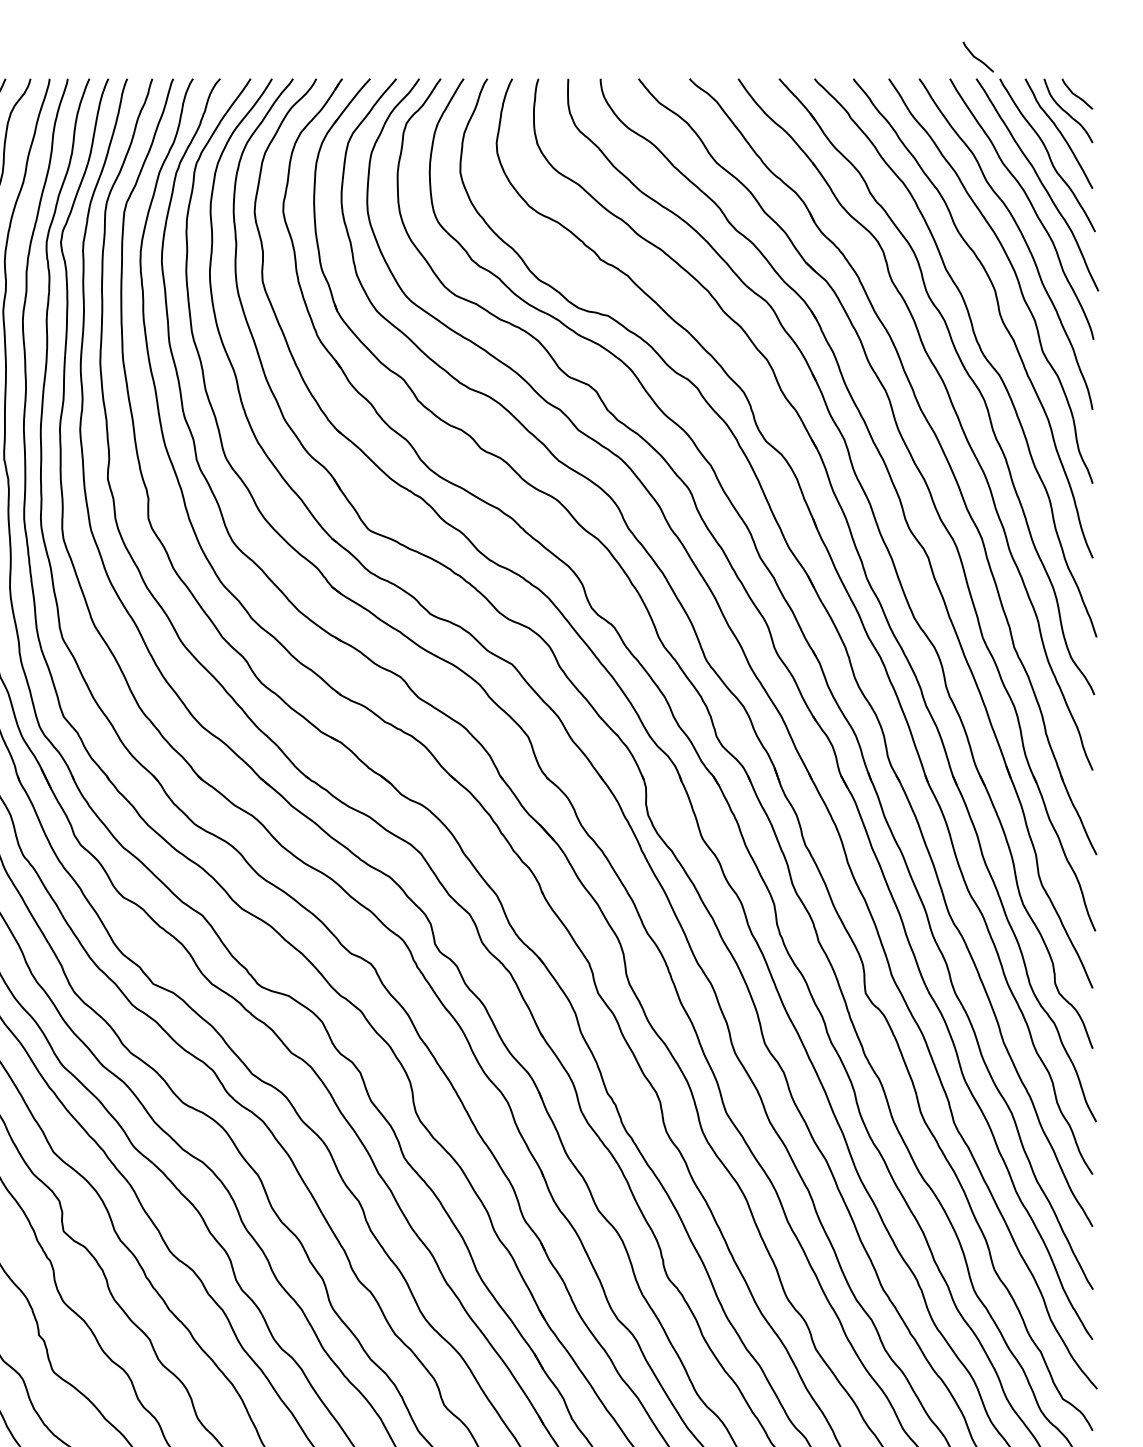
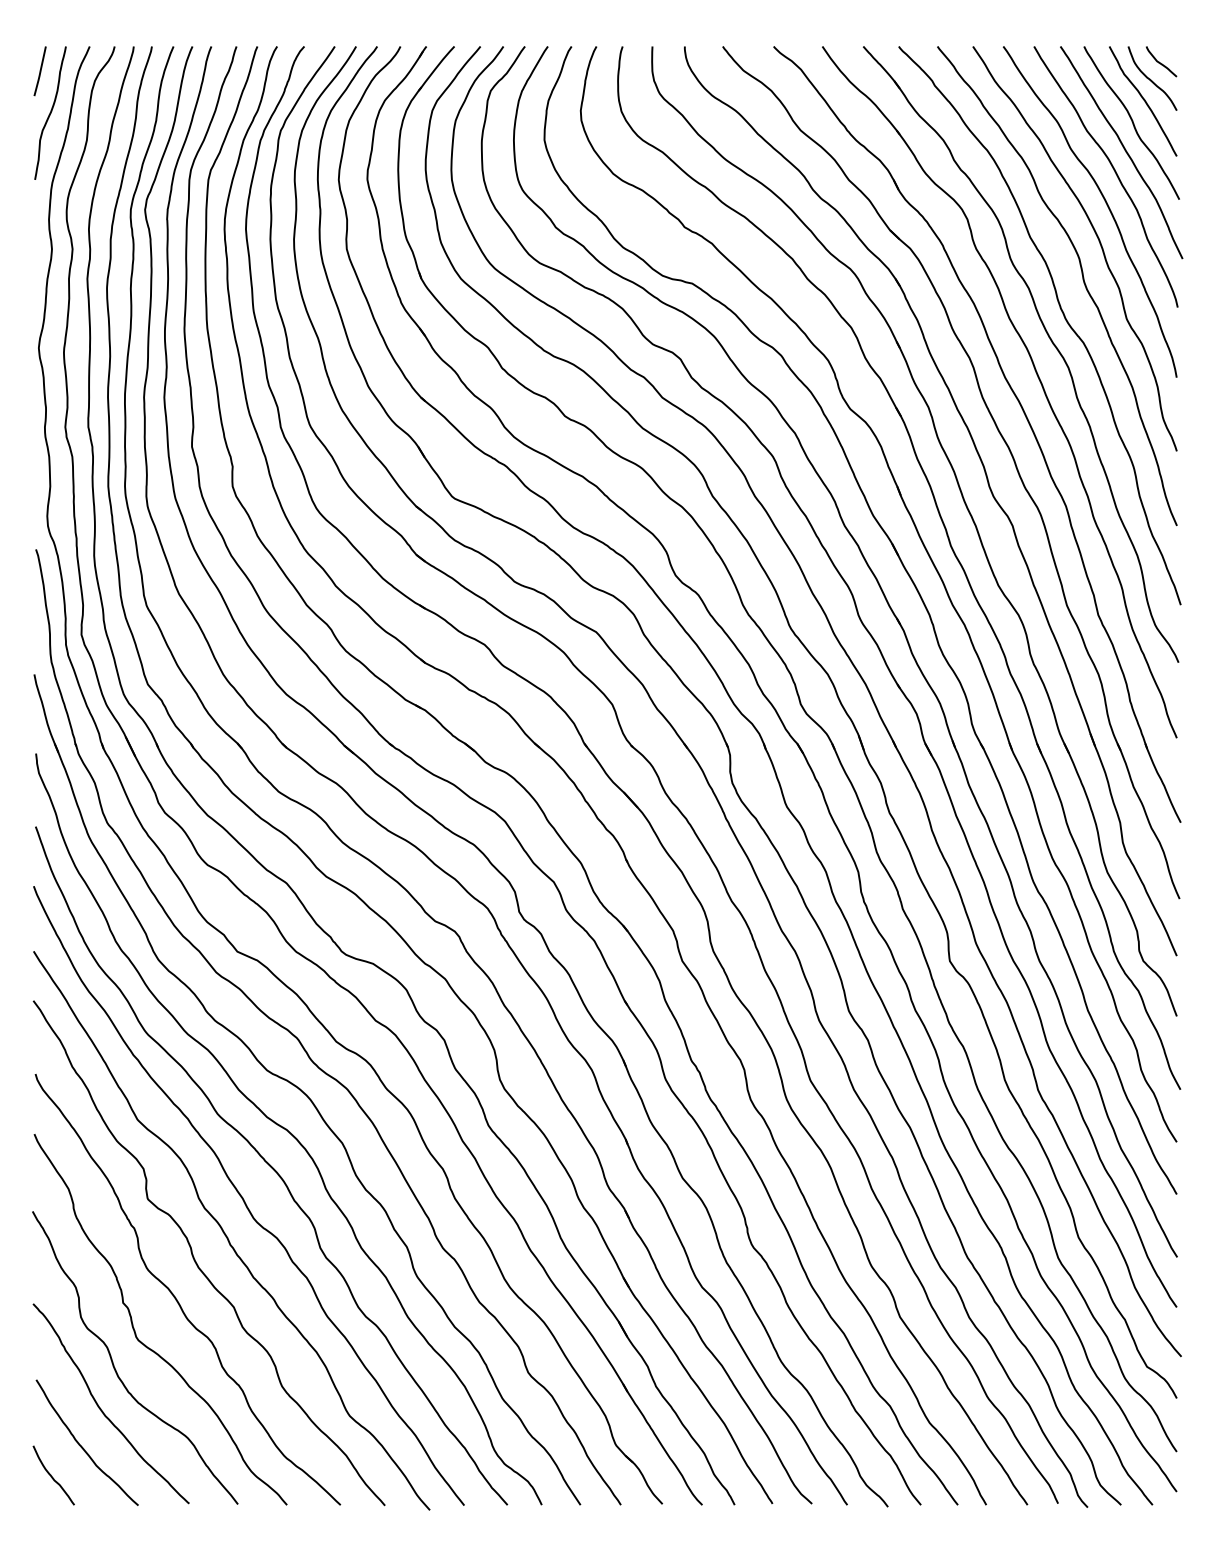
curve: (977, 57) -> (1061, 25), removed

